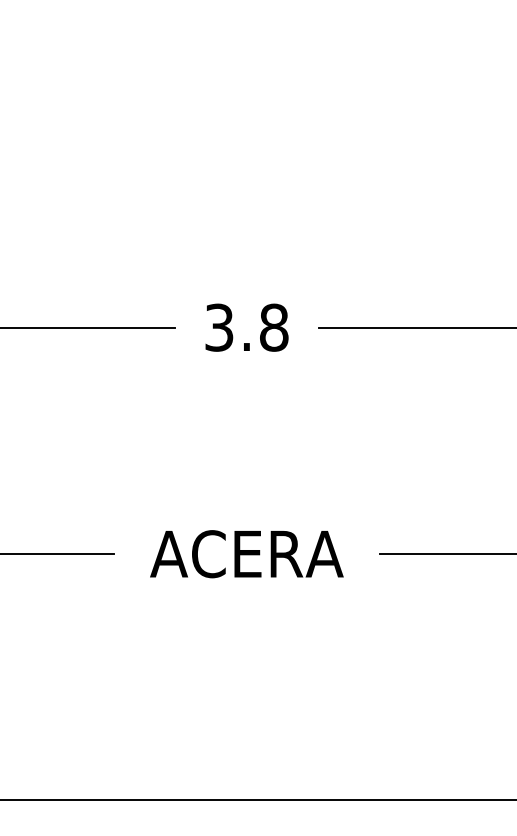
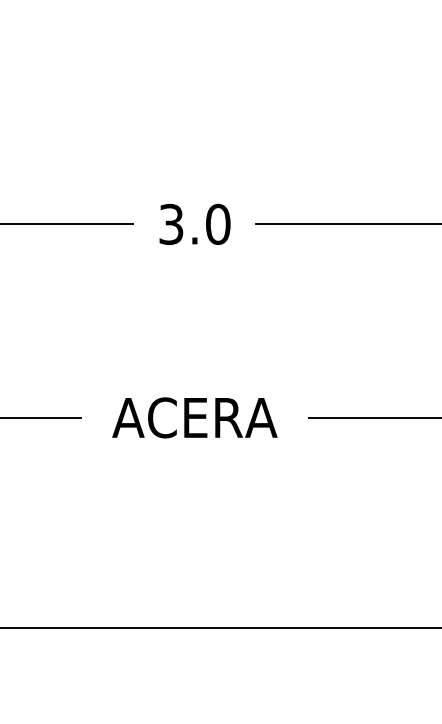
text: (274, 327) -> (218, 224), 3.8 -> 3.0

